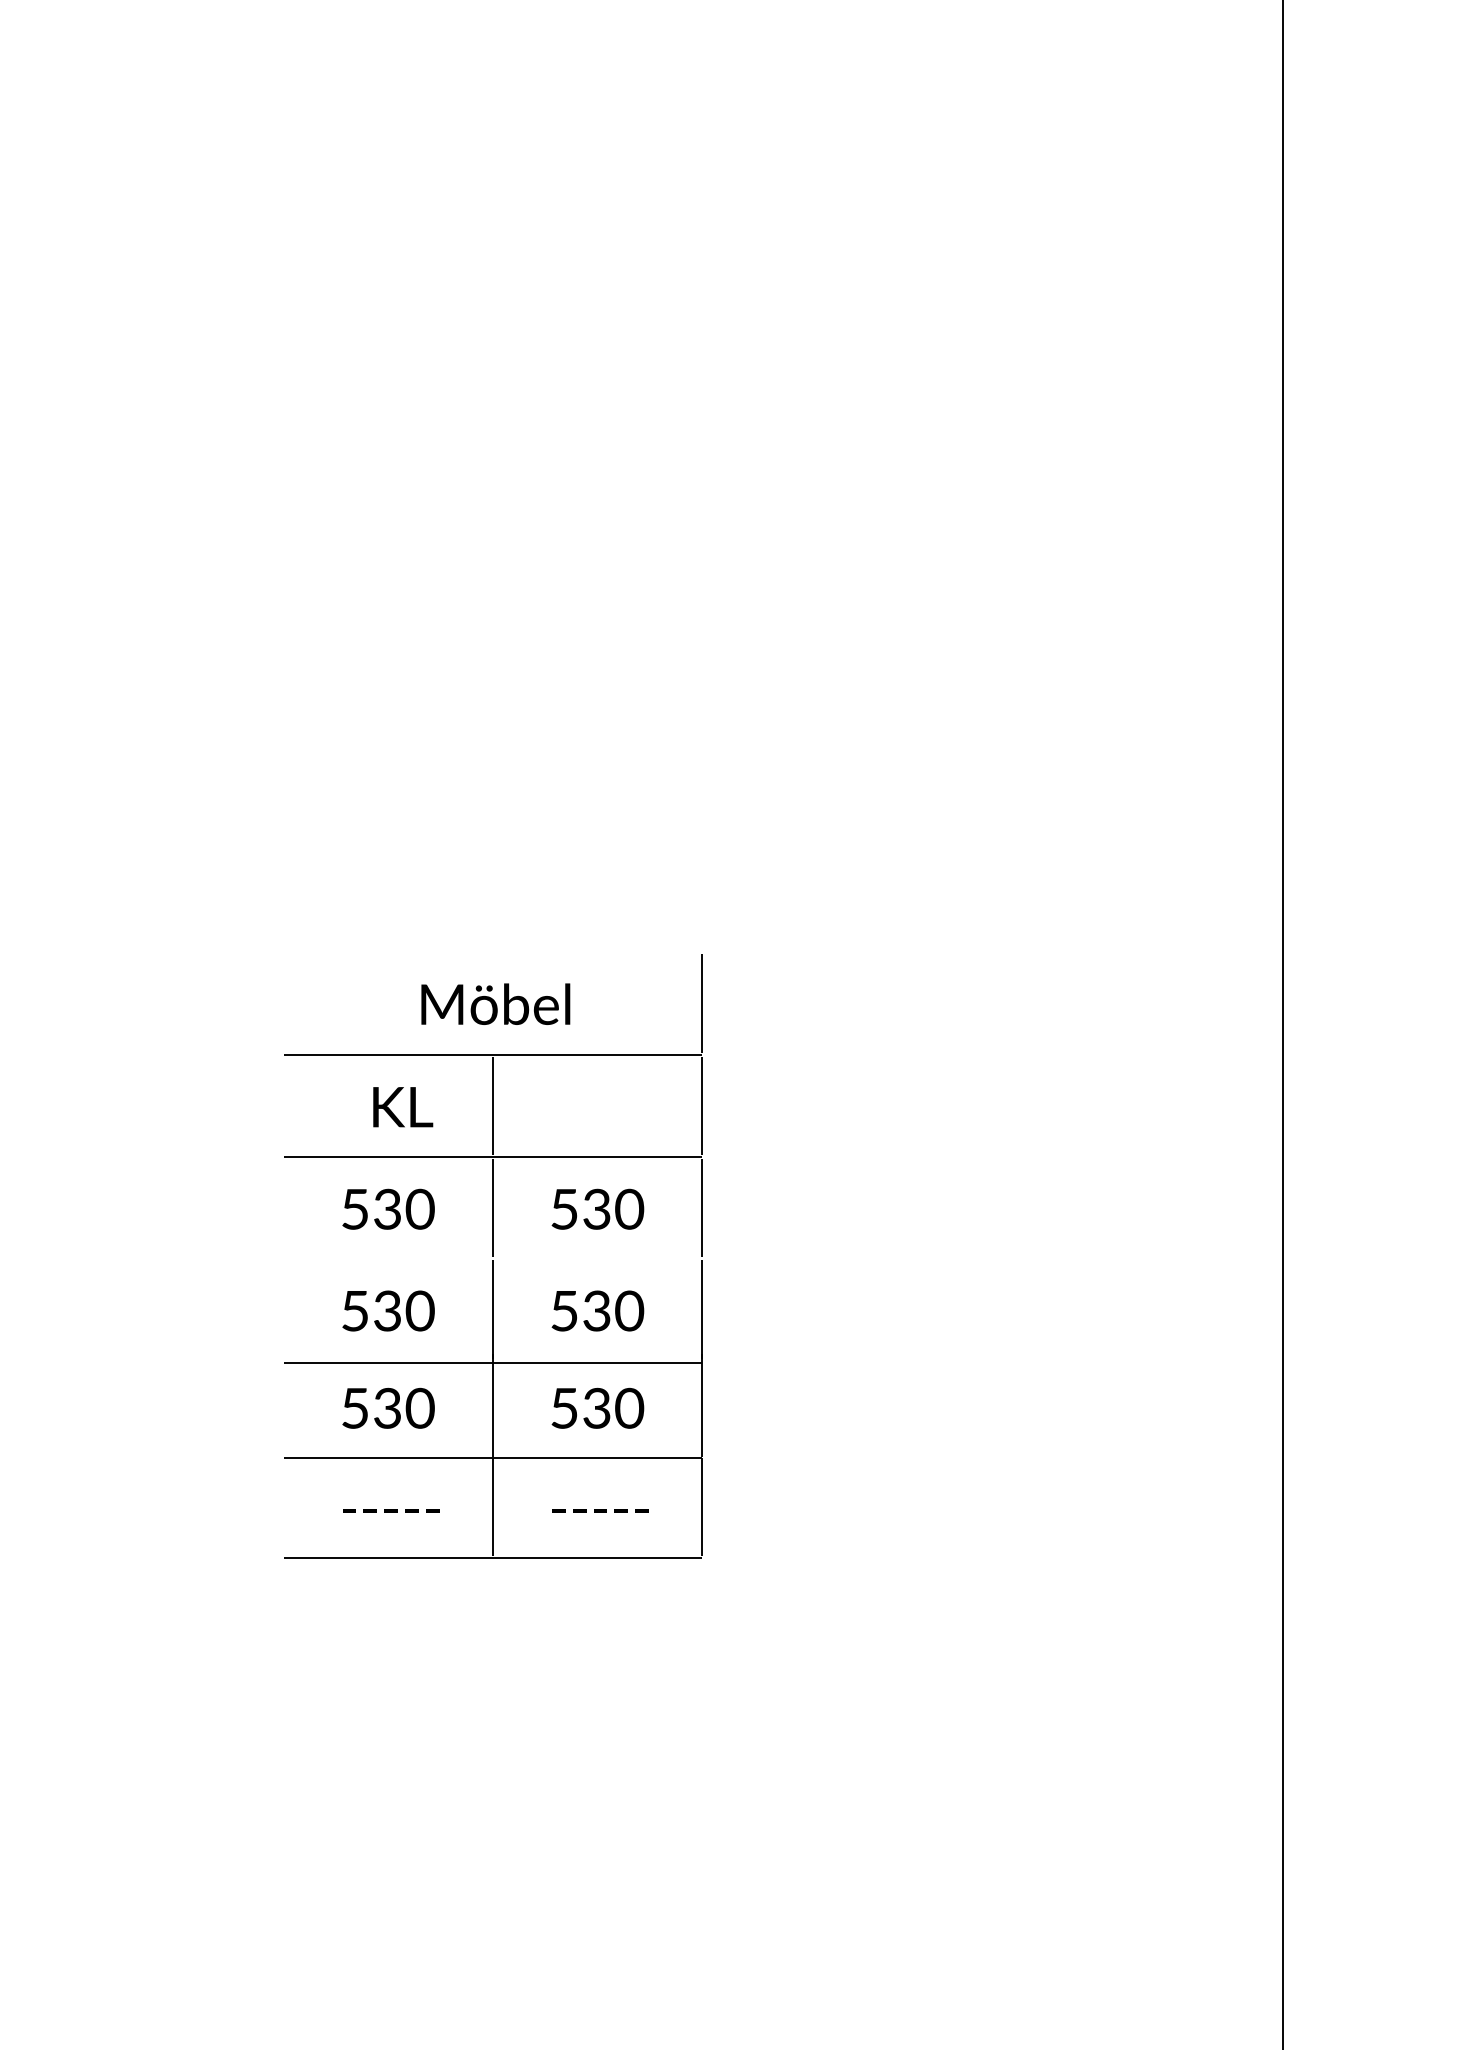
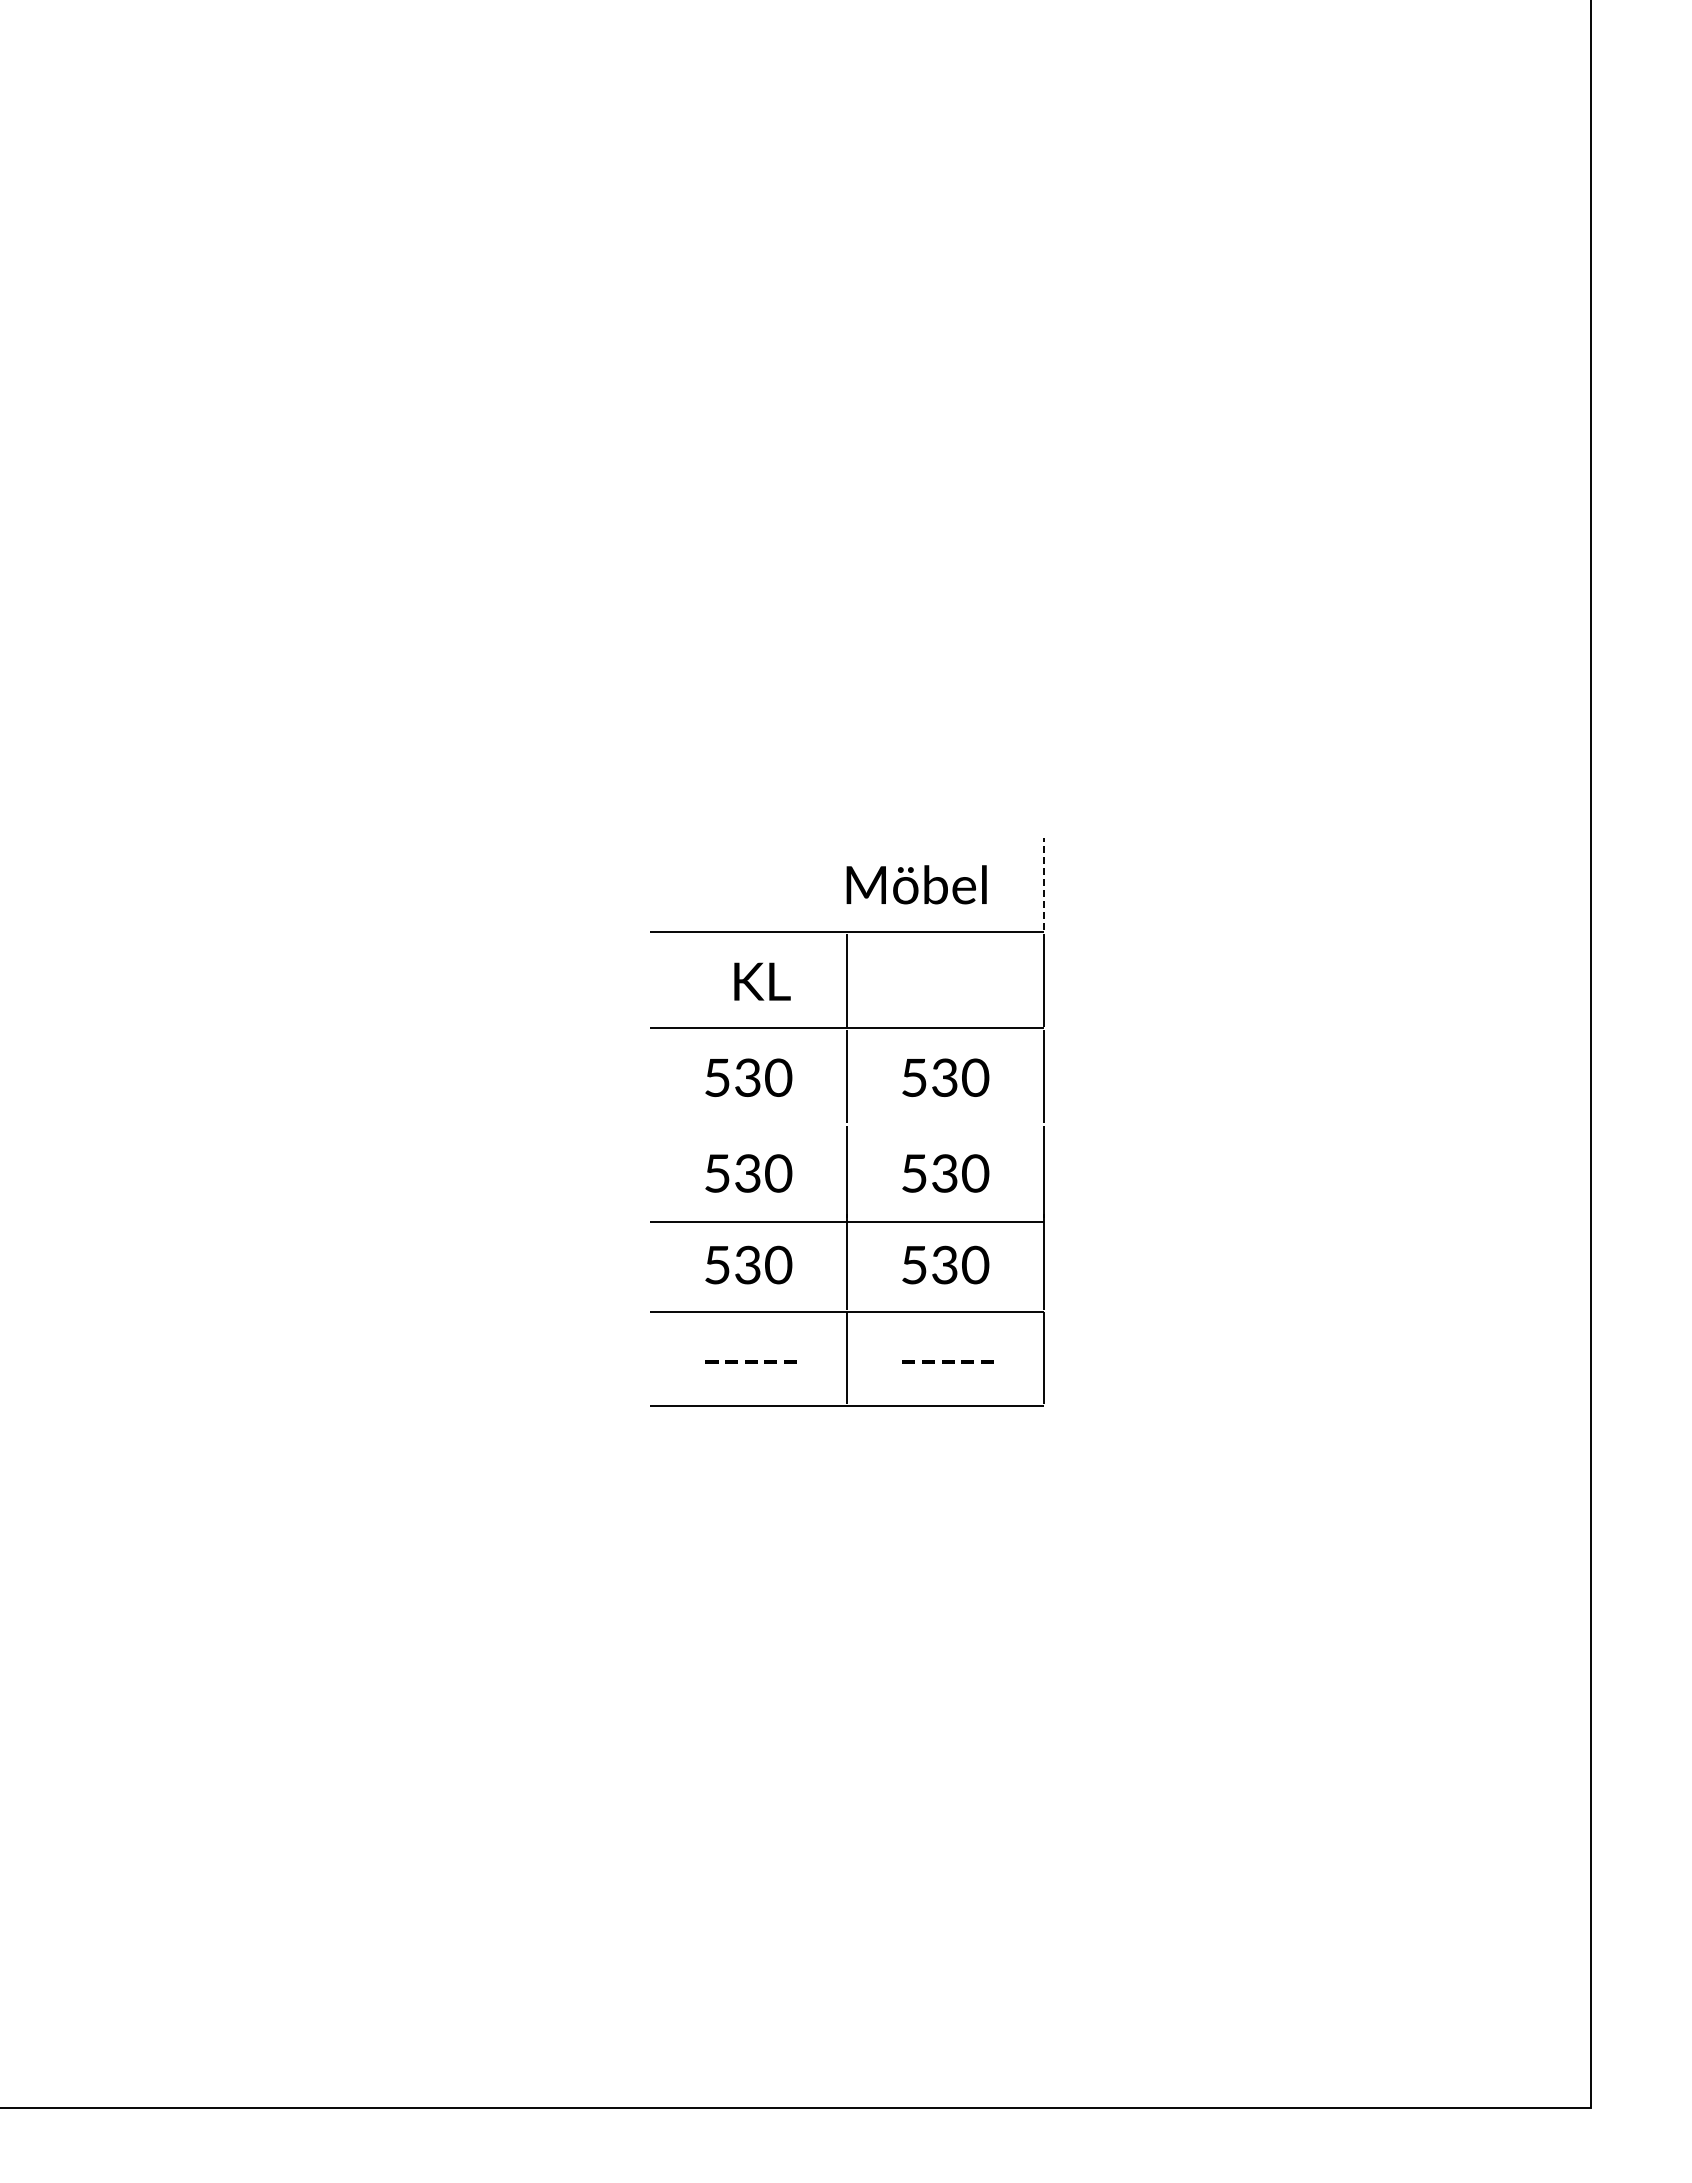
line: (701, 1002) -> (1043, 883), solid -> dashed
text: (495, 1003) -> (916, 884), moved

